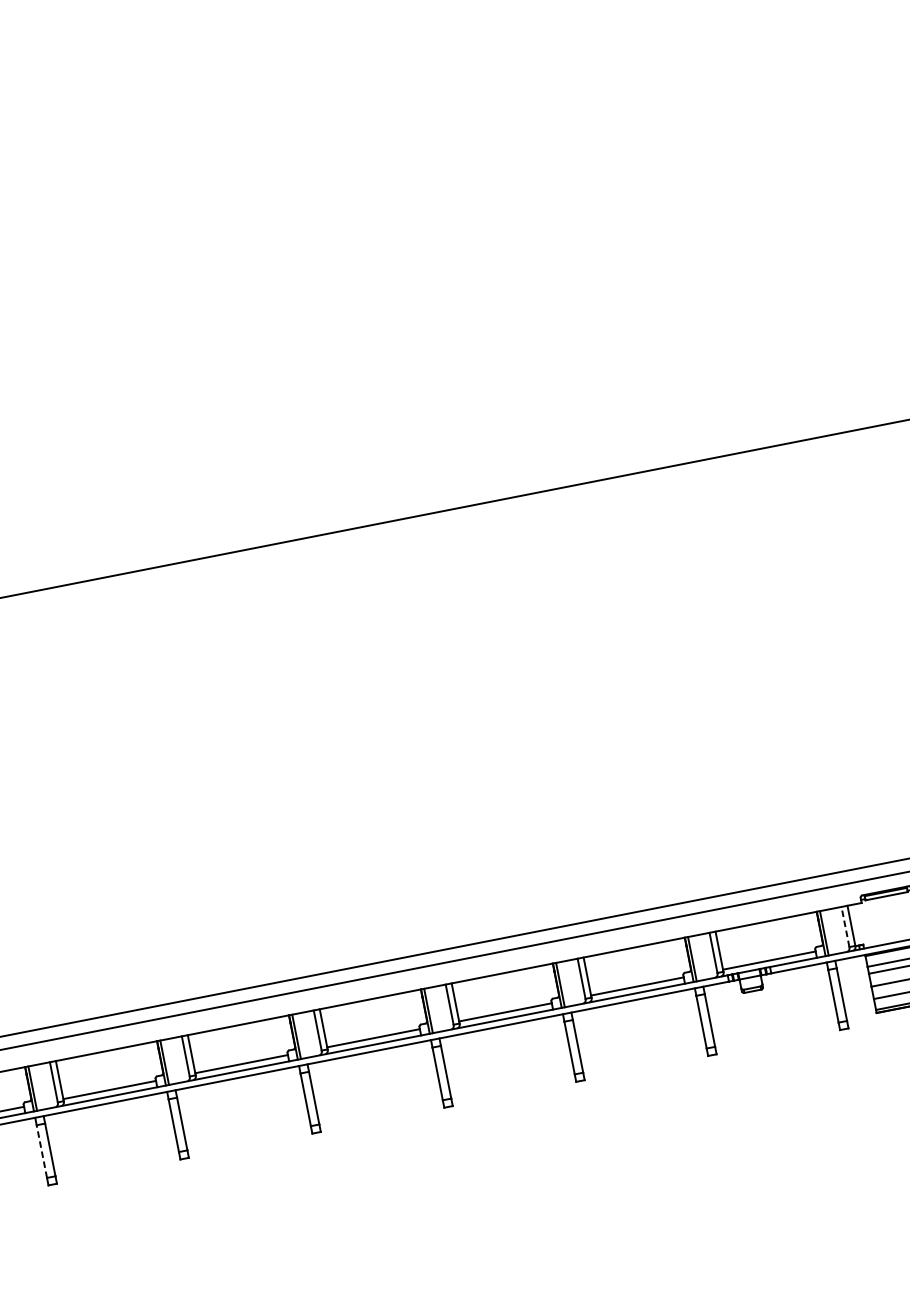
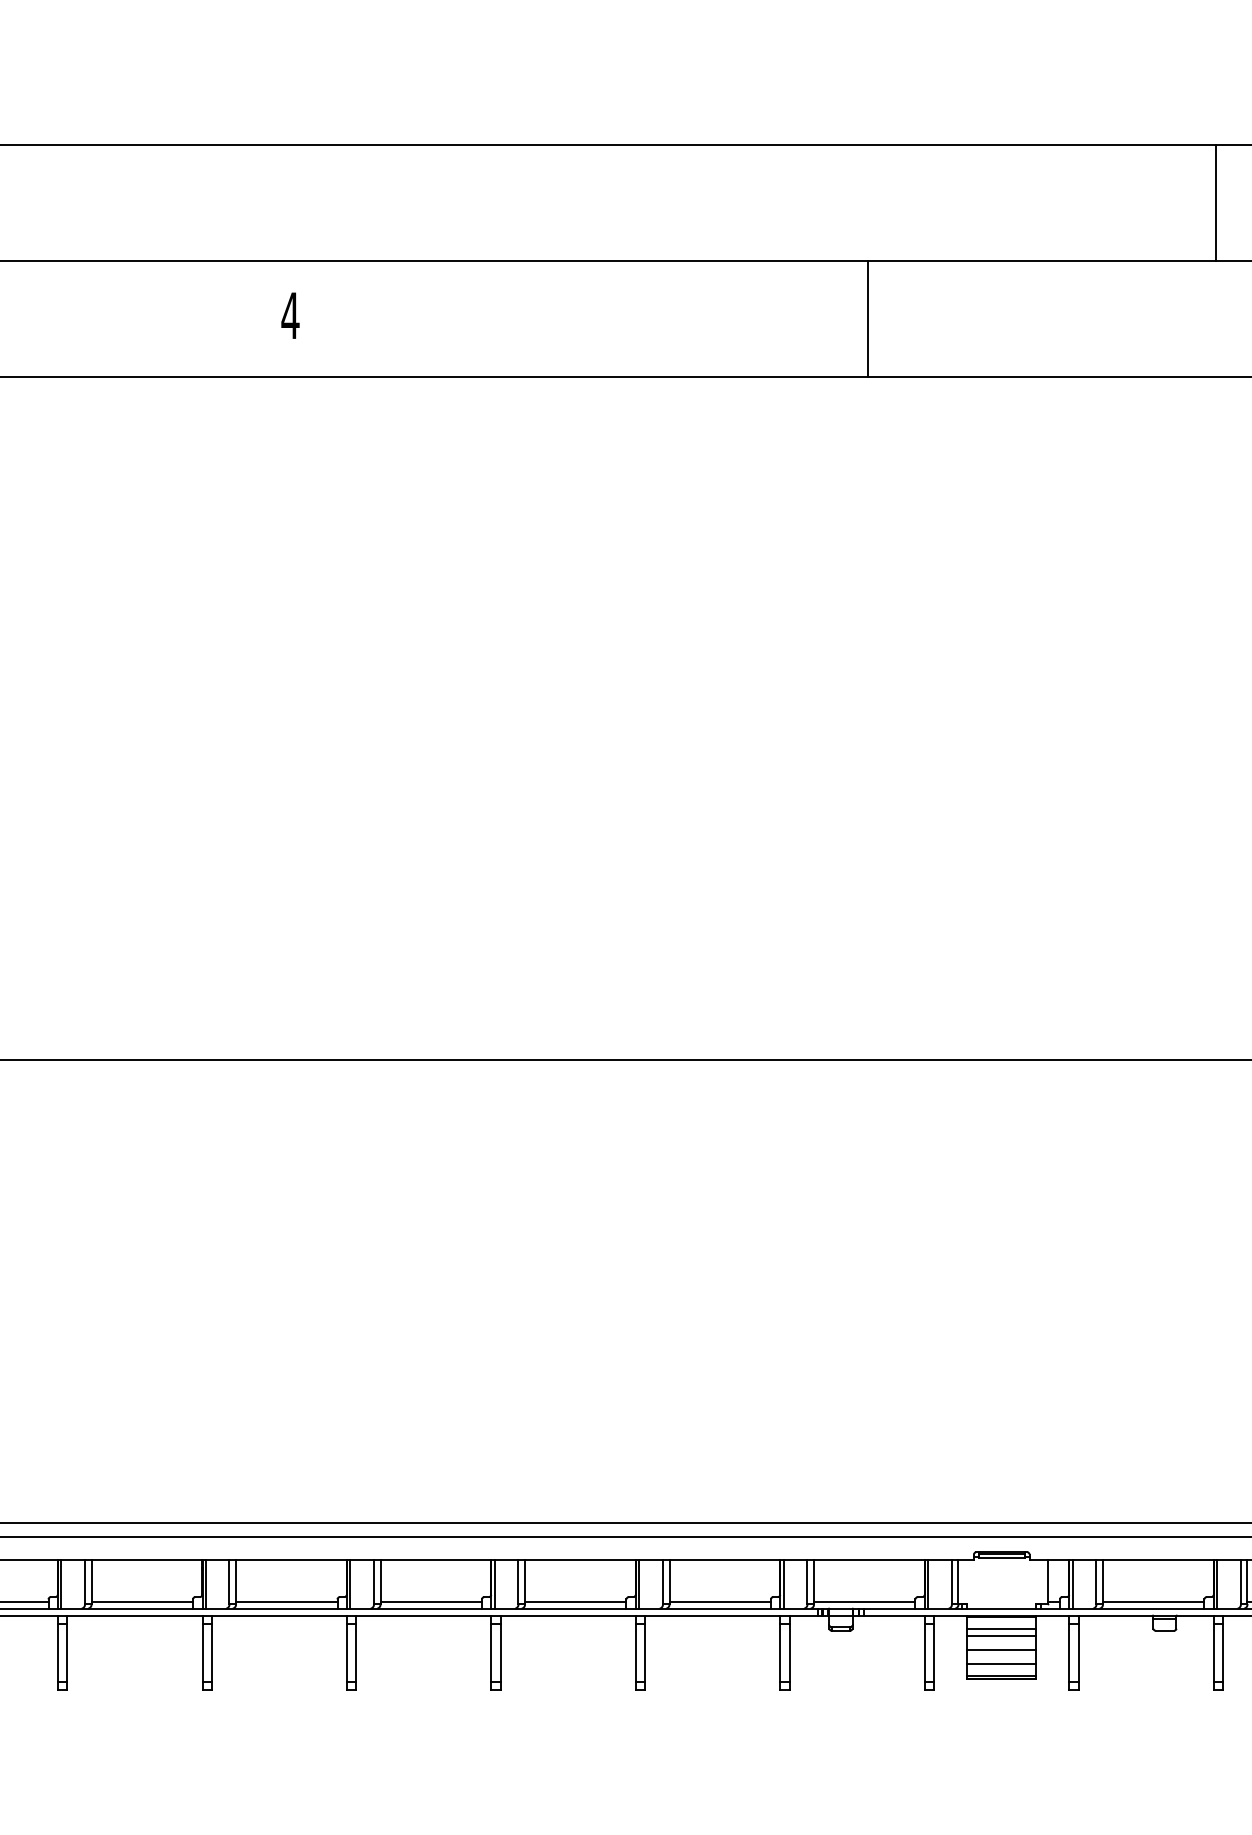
line: (845, 927) -> (951, 1582), dashed -> solid
line: (42, 1151) -> (58, 1652), dashed -> solid

